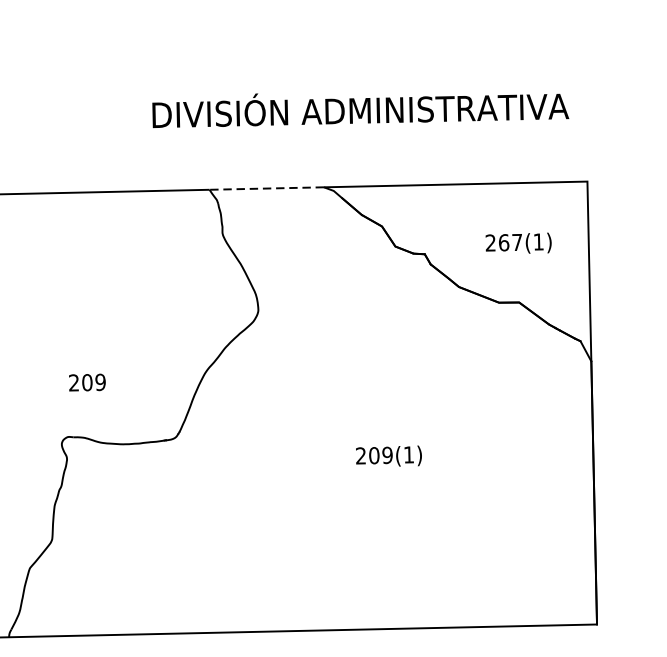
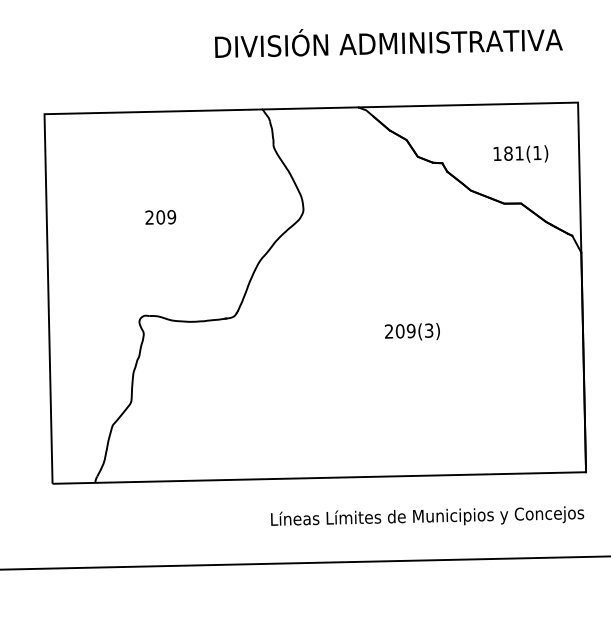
line: (266, 188) -> (310, 108), dashed -> solid
text: (504, 242) -> (508, 153), 267(1) -> 181(1)
text: (87, 382) -> (160, 217), moved
text: (409, 454) -> (429, 330), 209(1) -> 209(3)

